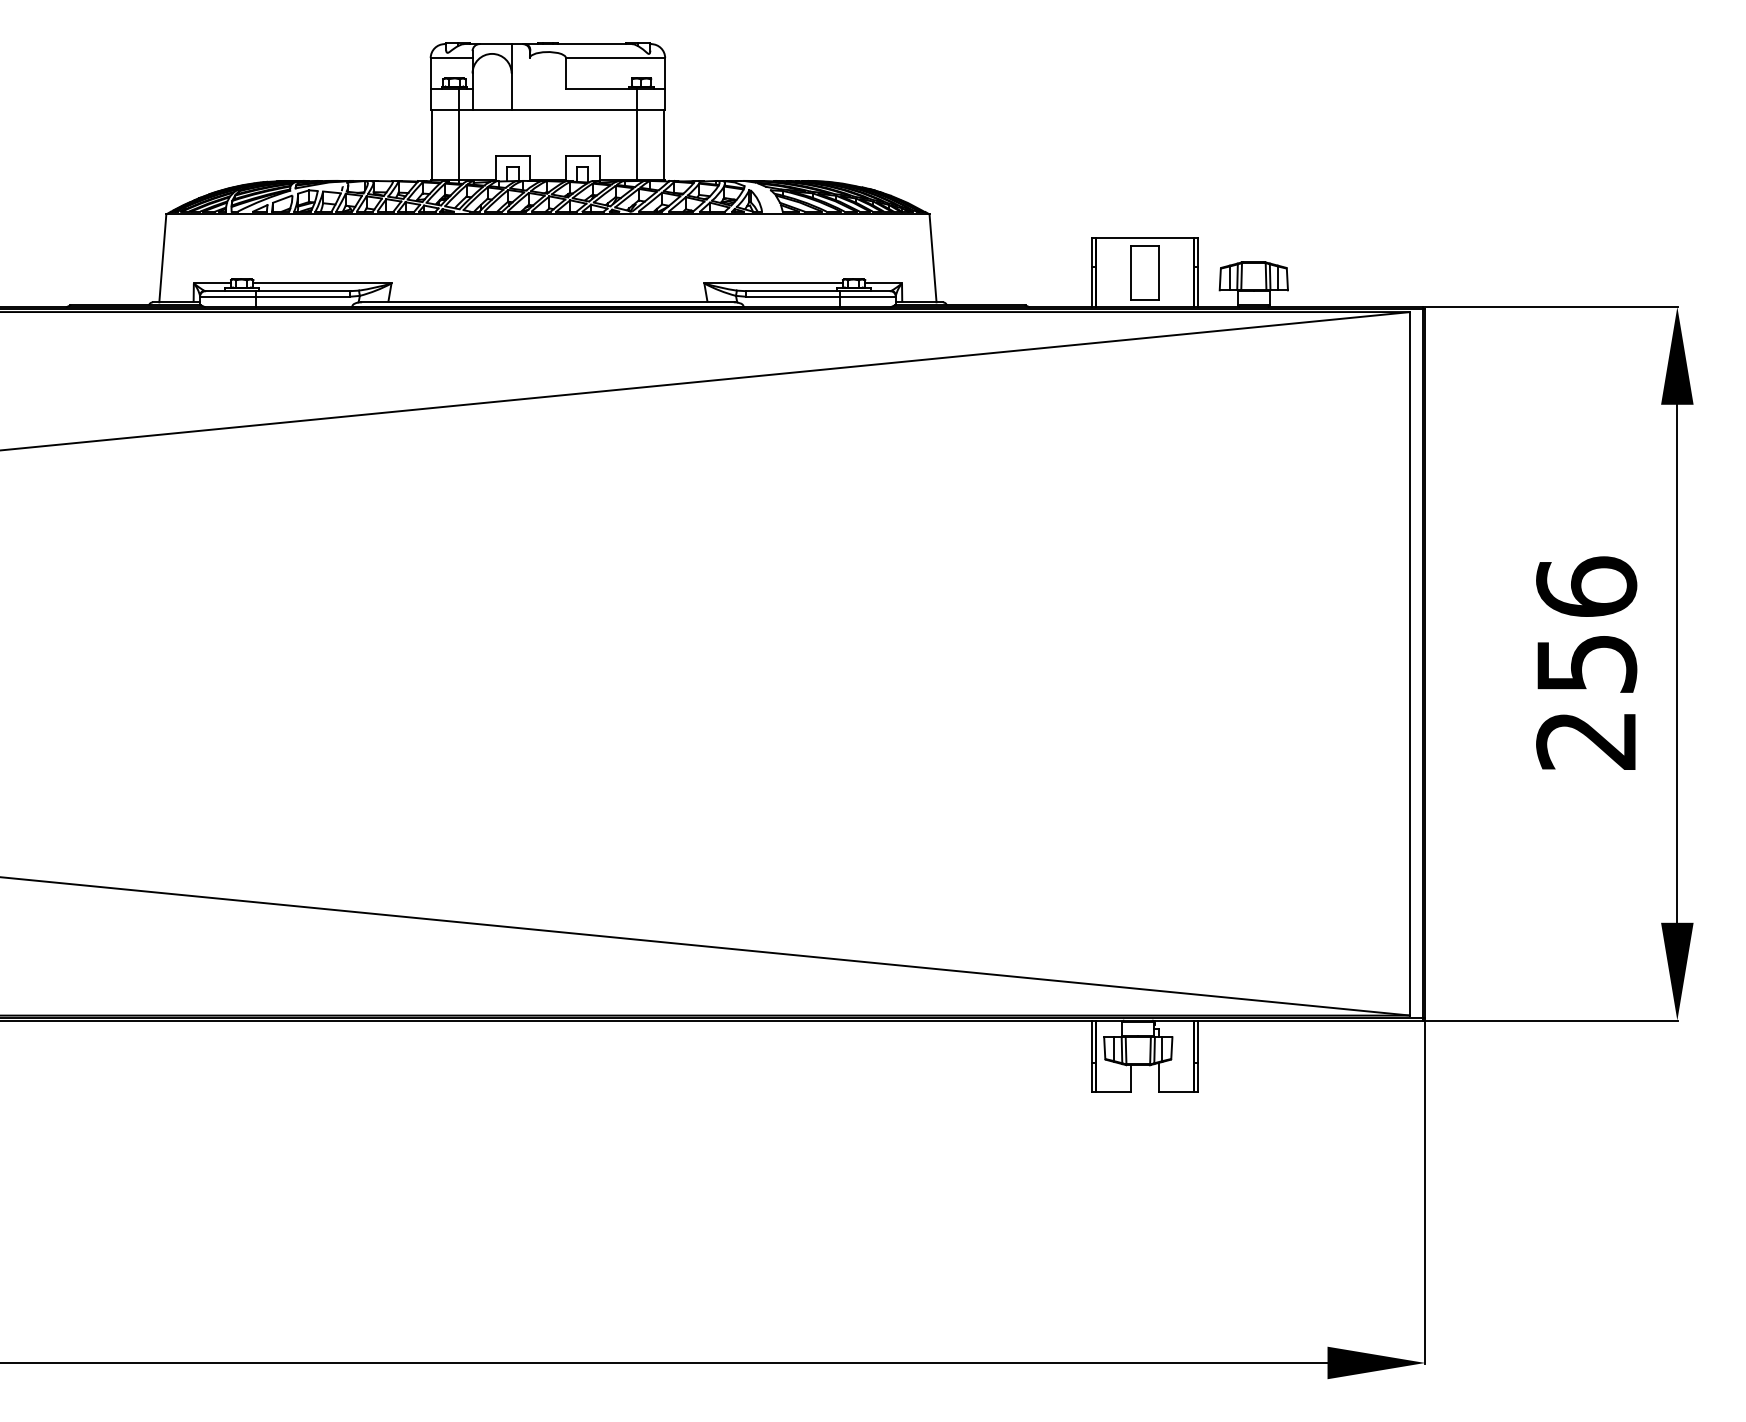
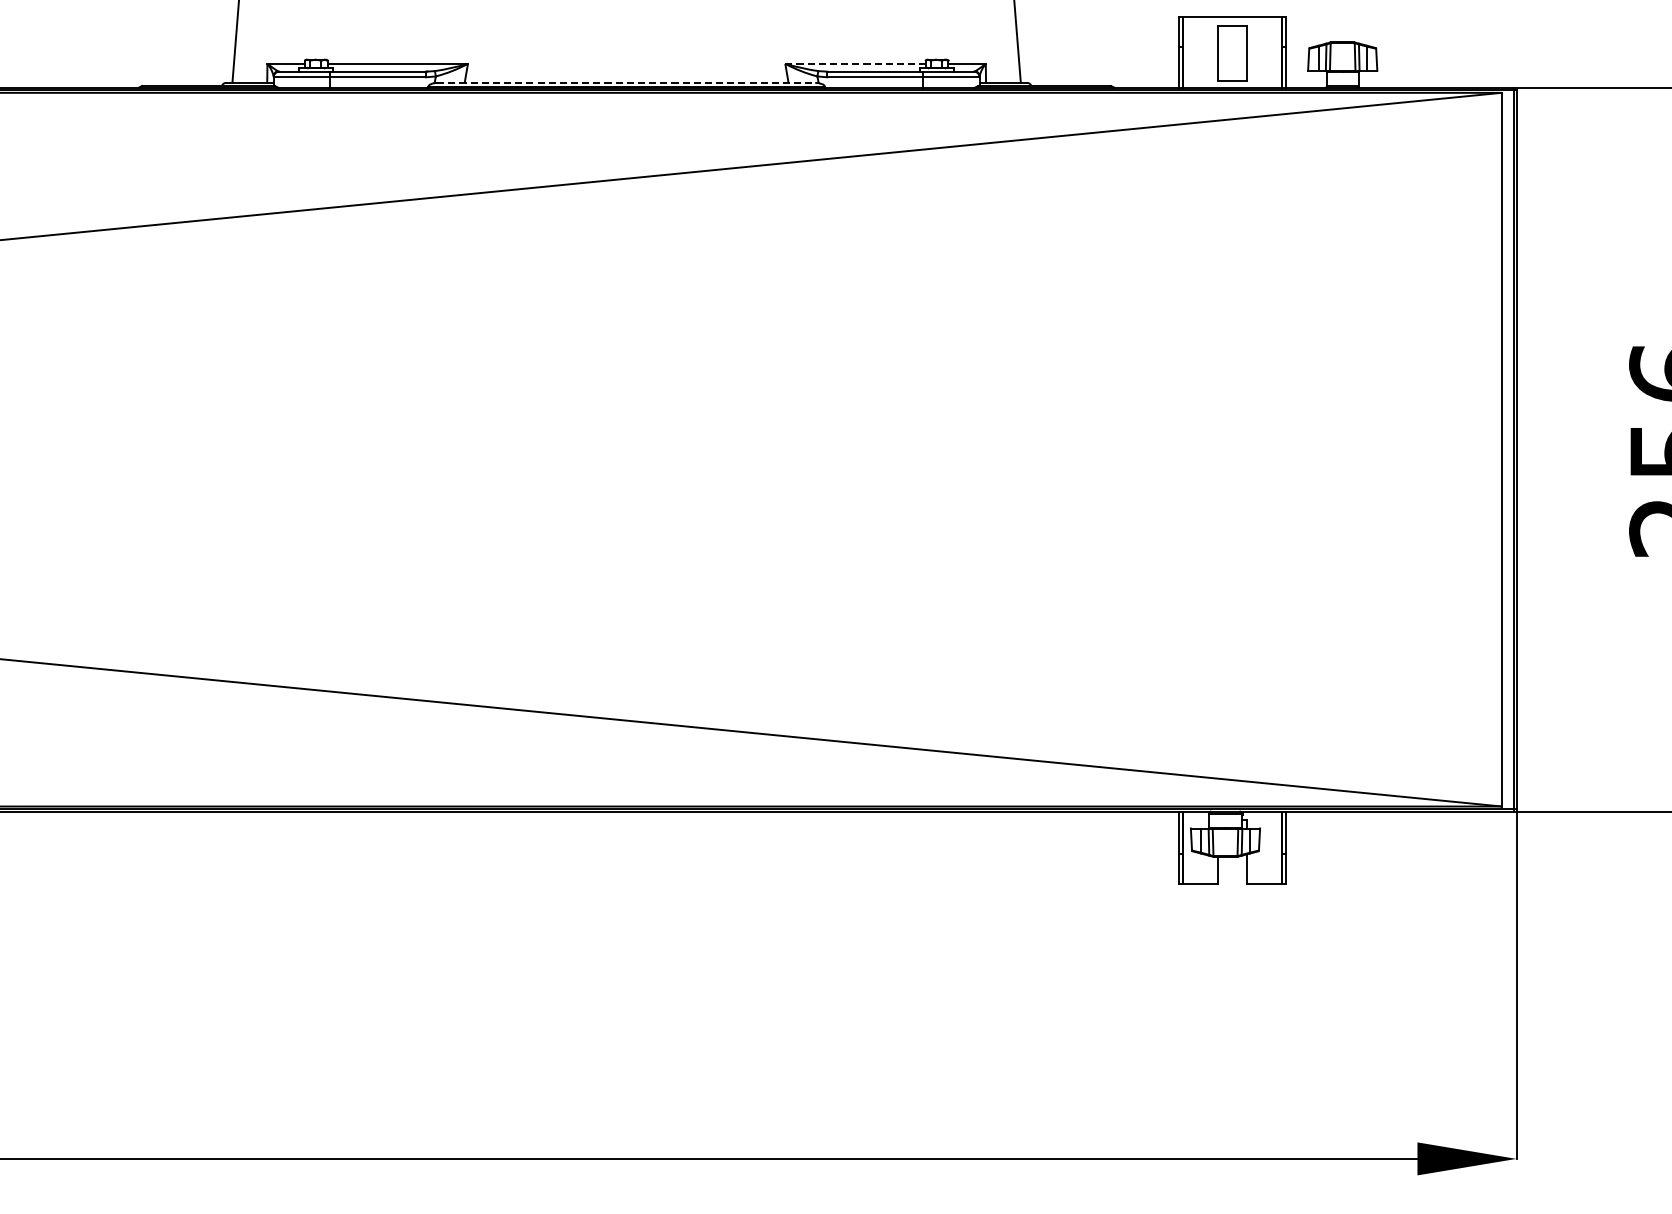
line: (773, 283) -> (855, 63), solid -> dashed
line: (547, 302) -> (626, 83), solid -> dashed

